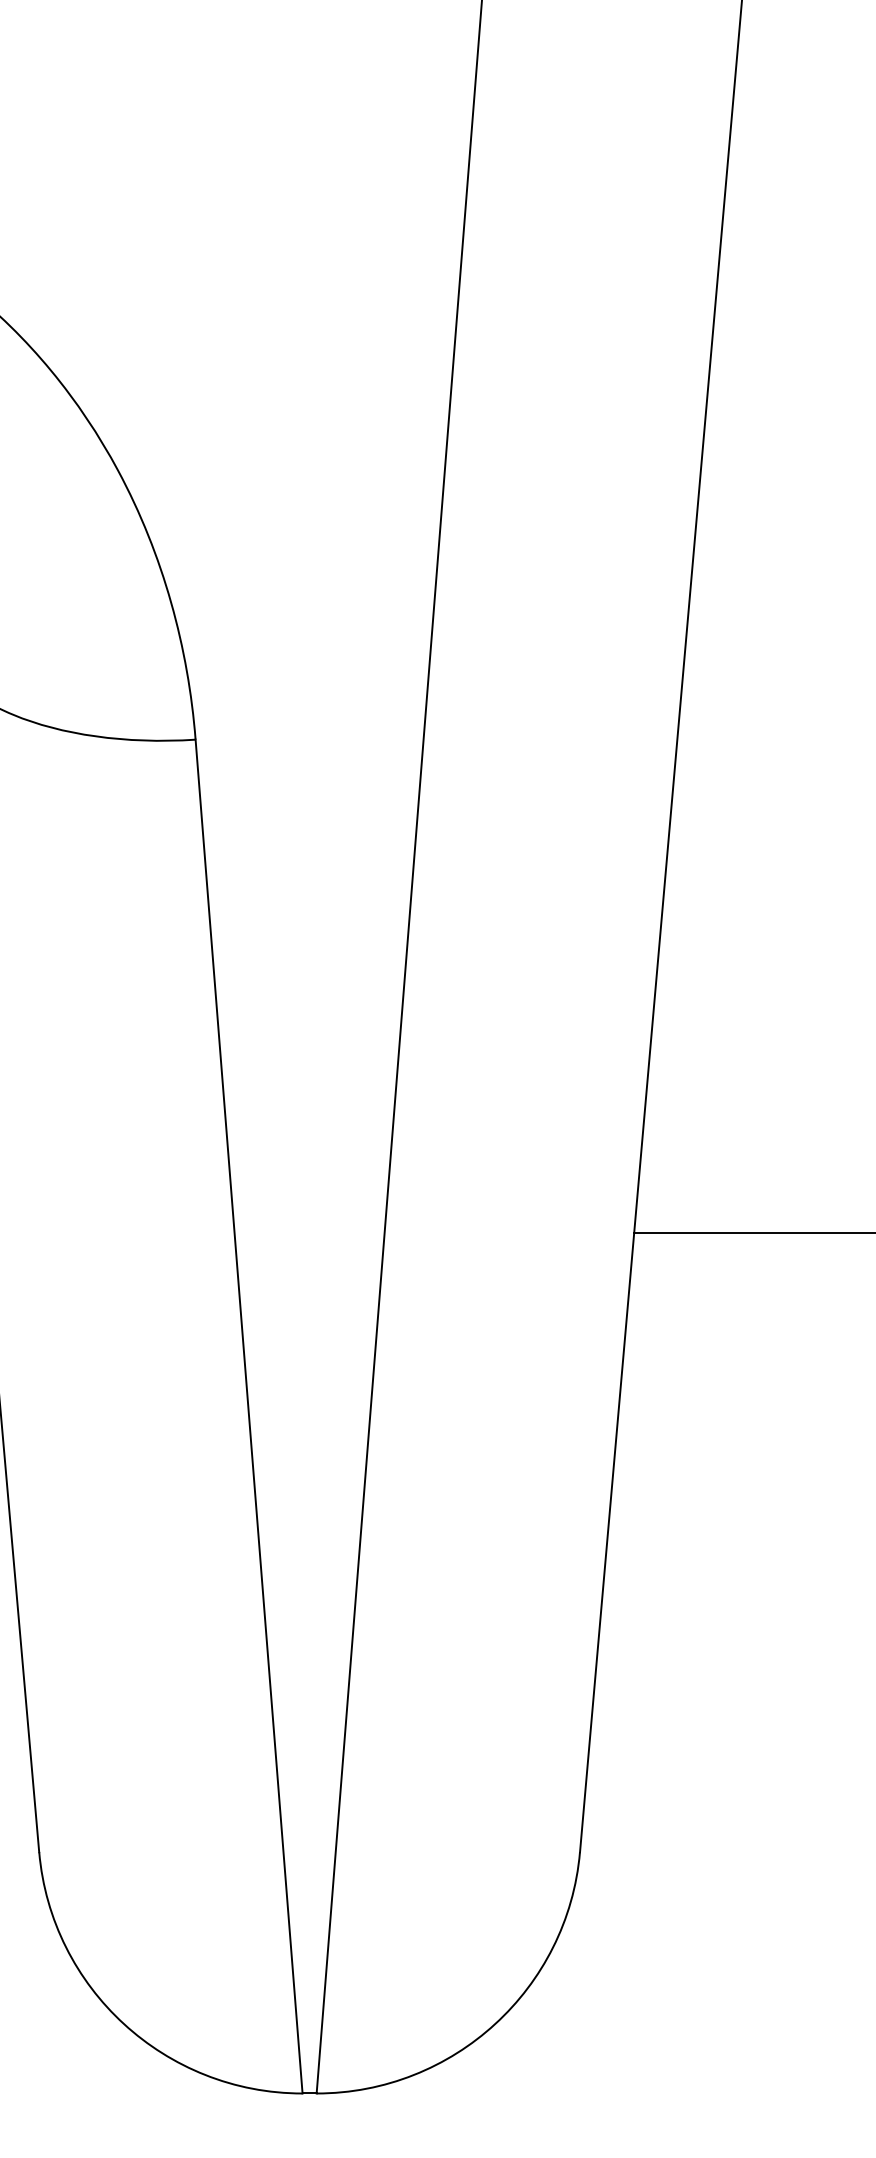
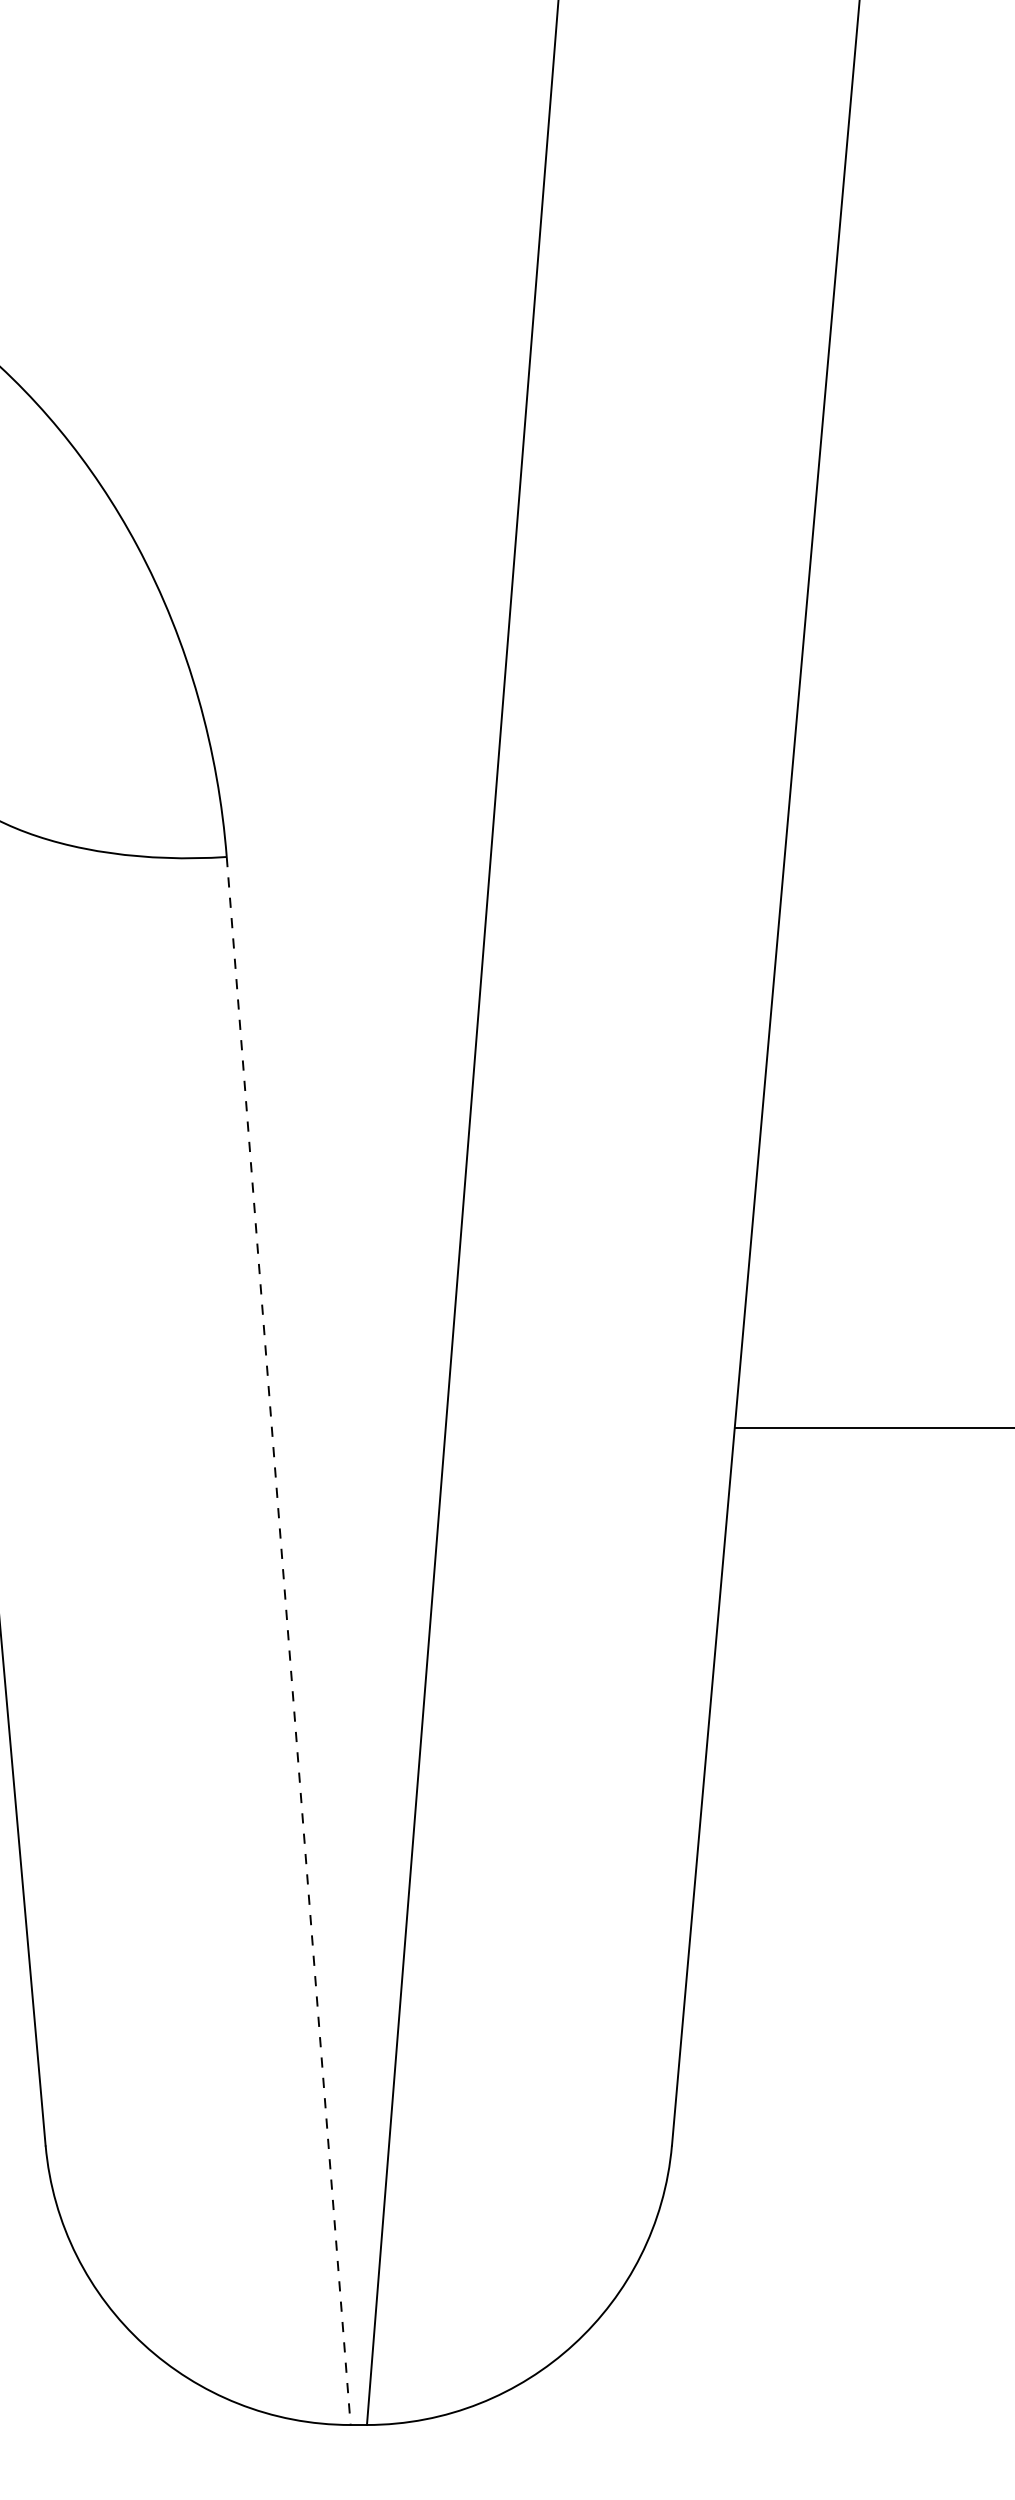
line: (248, 1417) -> (288, 1641), solid -> dashed

